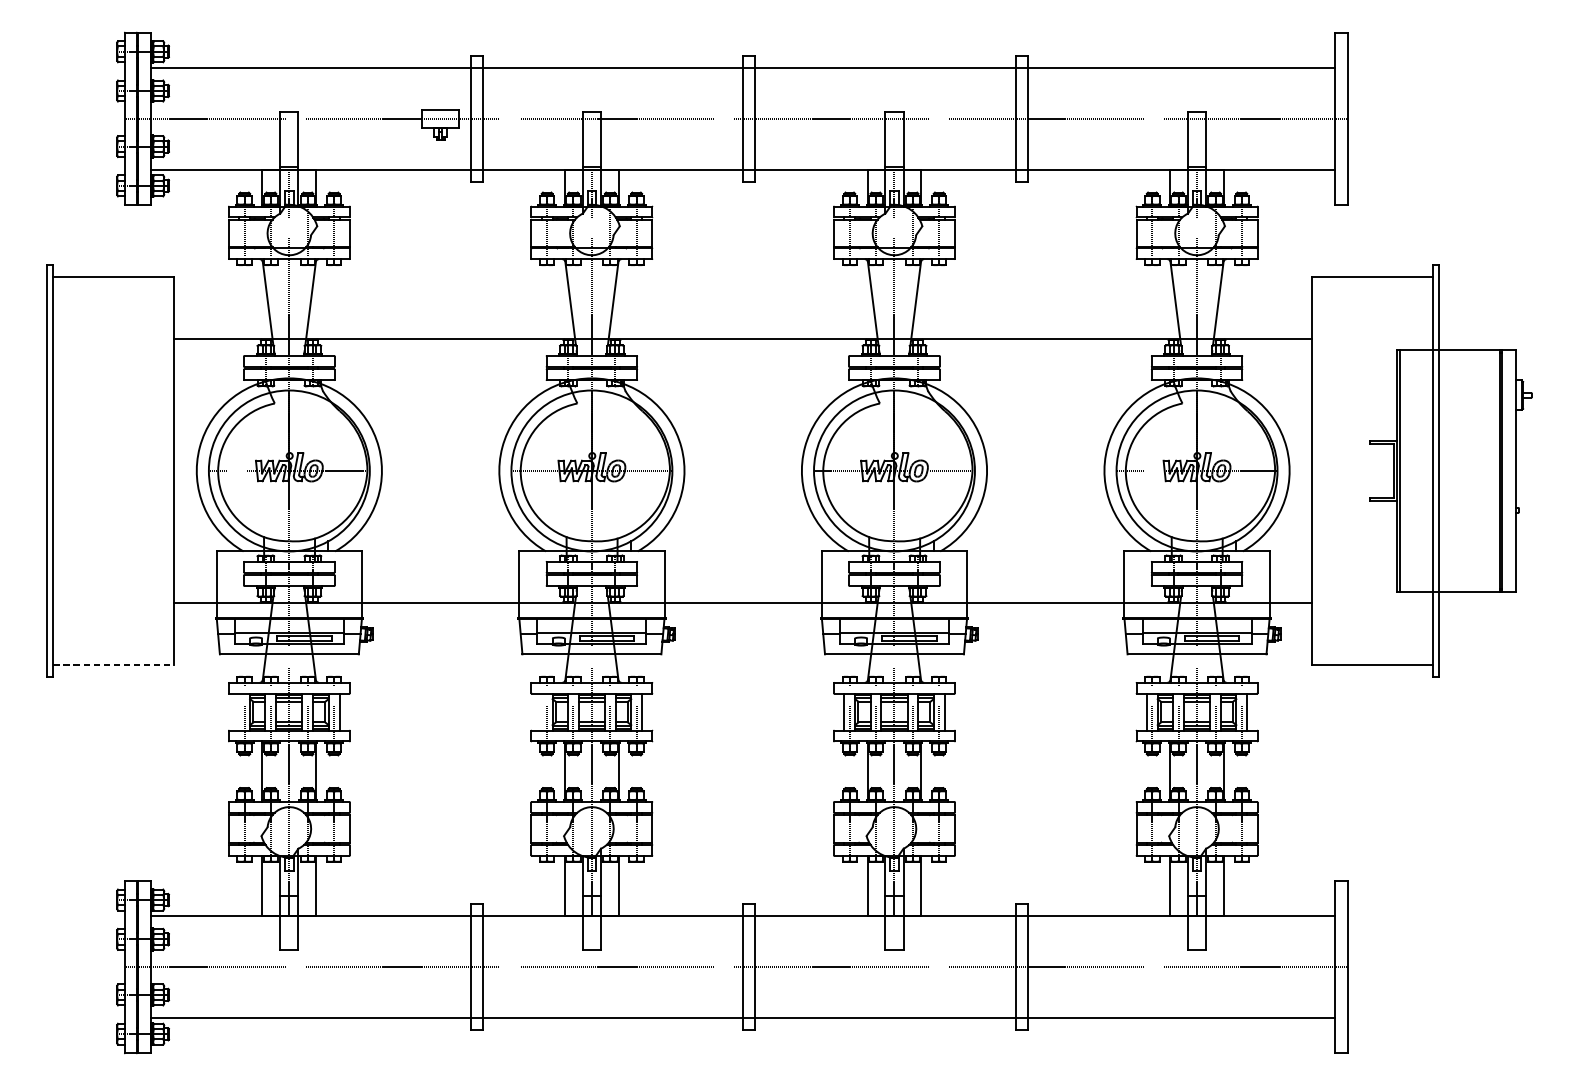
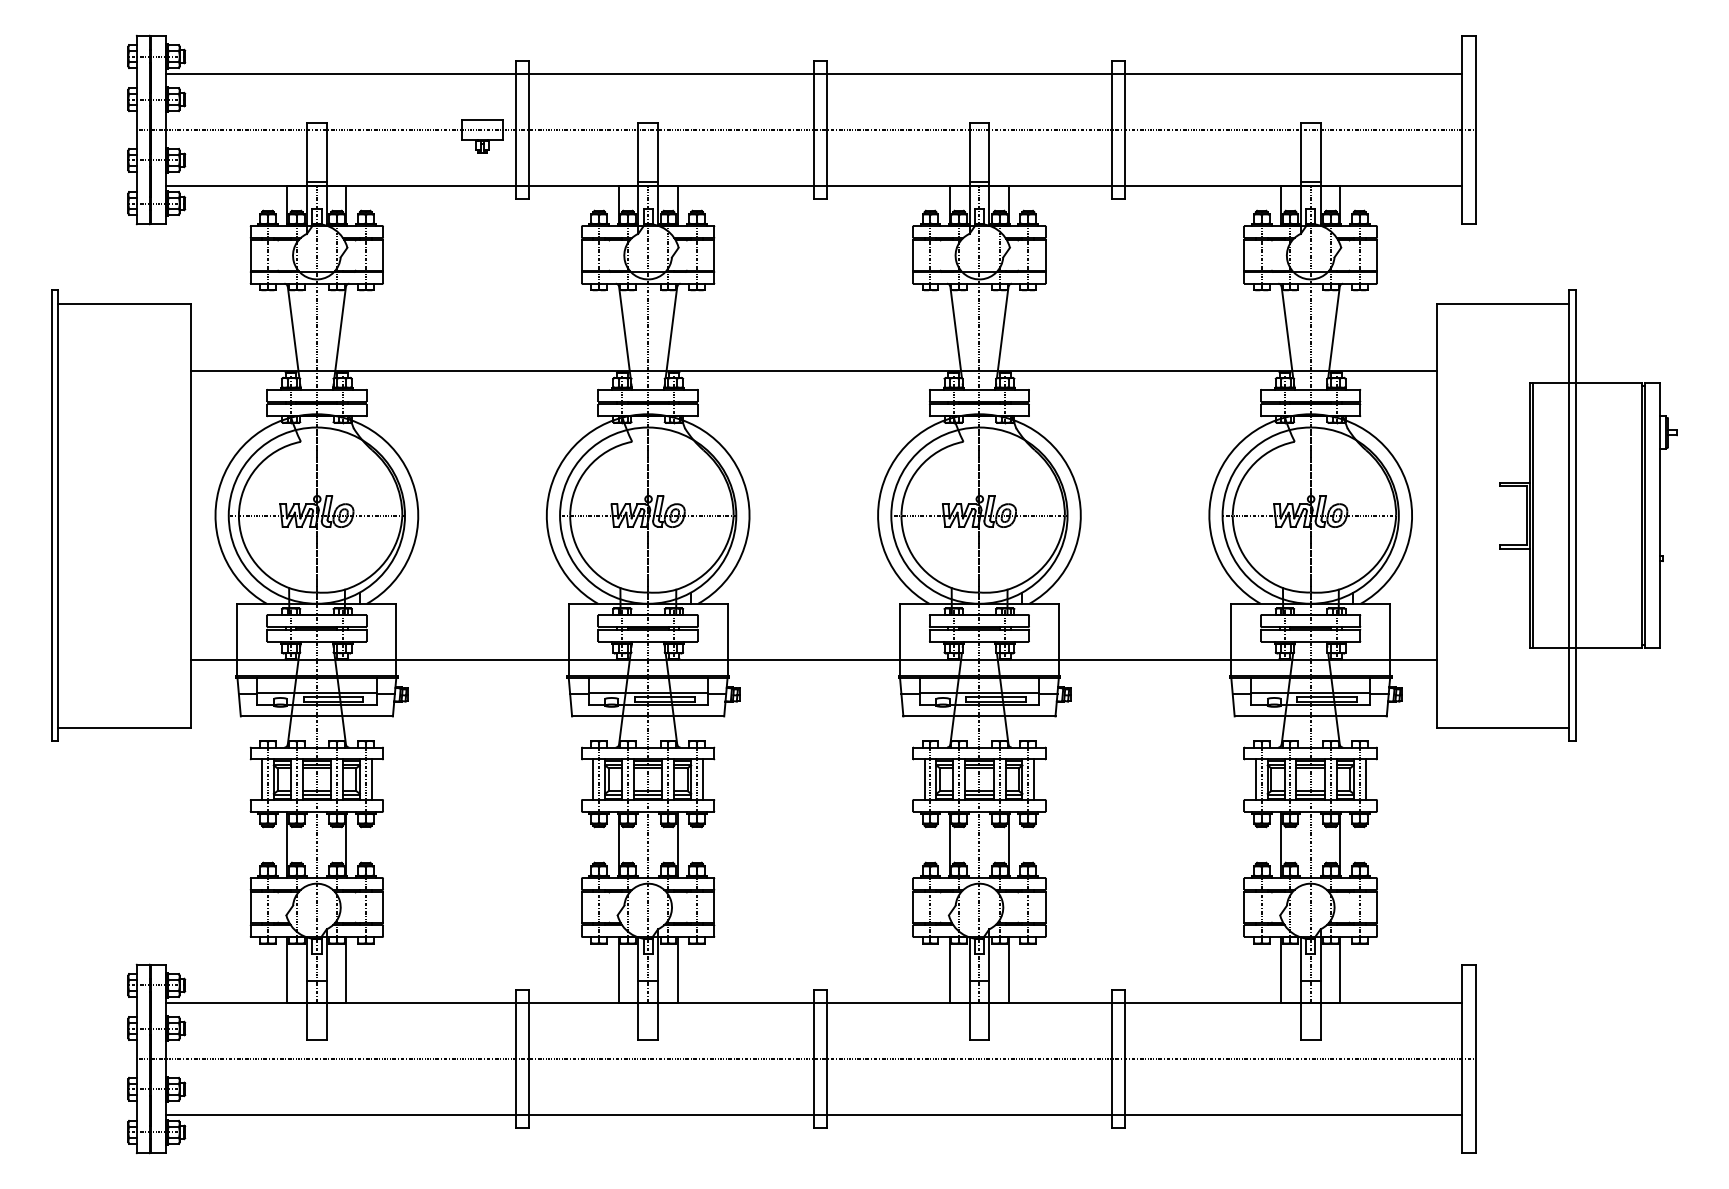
line: (114, 664) -> (125, 727), dashed -> solid
line: (238, 711) -> (261, 779), added
line: (541, 711) -> (593, 779), added

